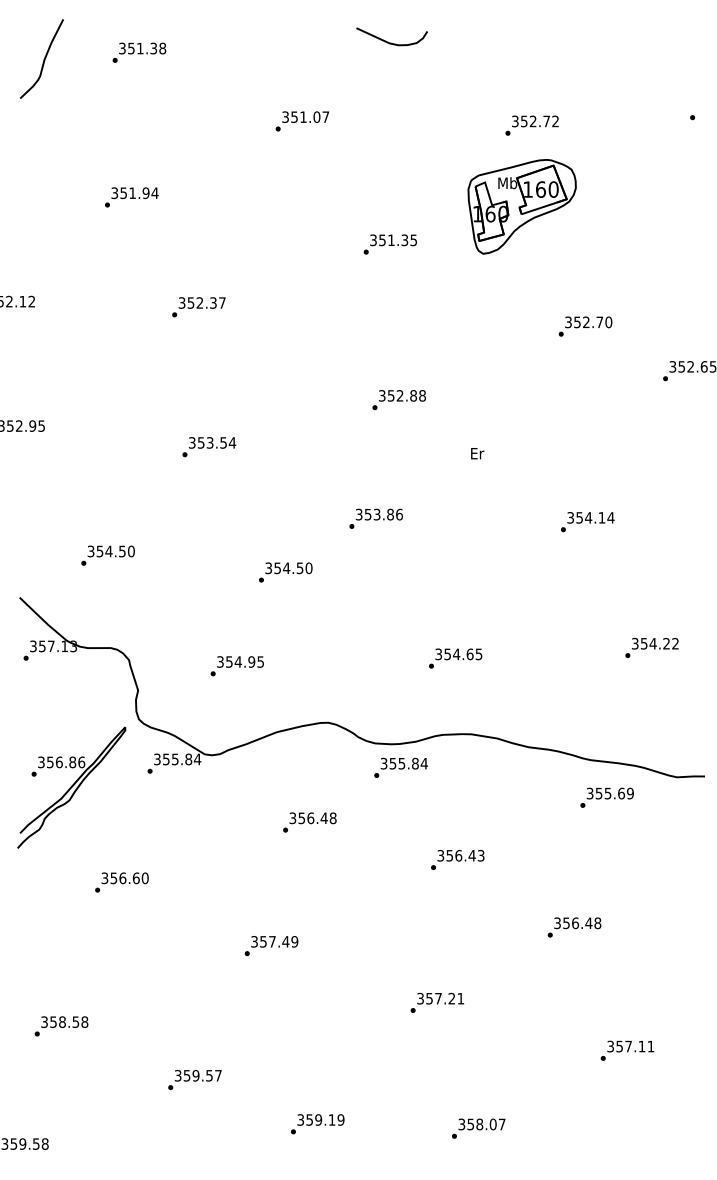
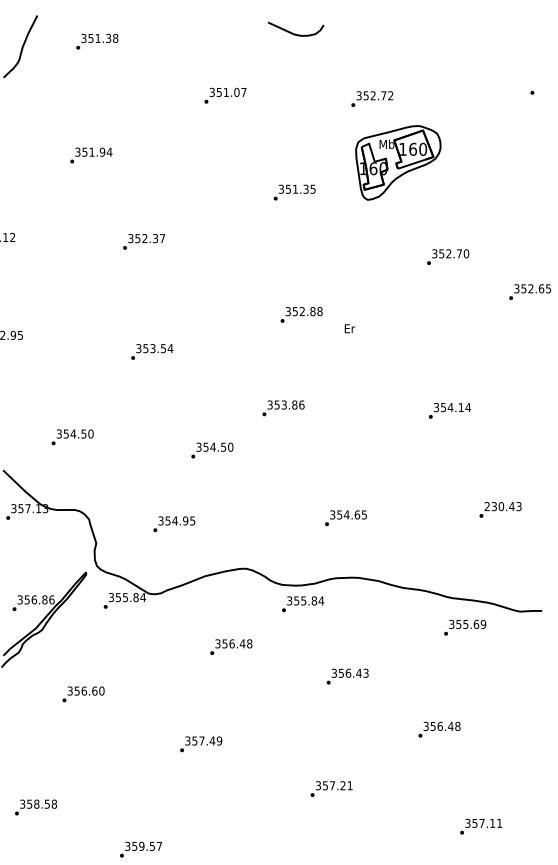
text: (531, 125) -> (371, 98), moved
text: (477, 453) -> (349, 328), moved
text: (655, 643) -> (503, 506), 354.22 -> 230.43

